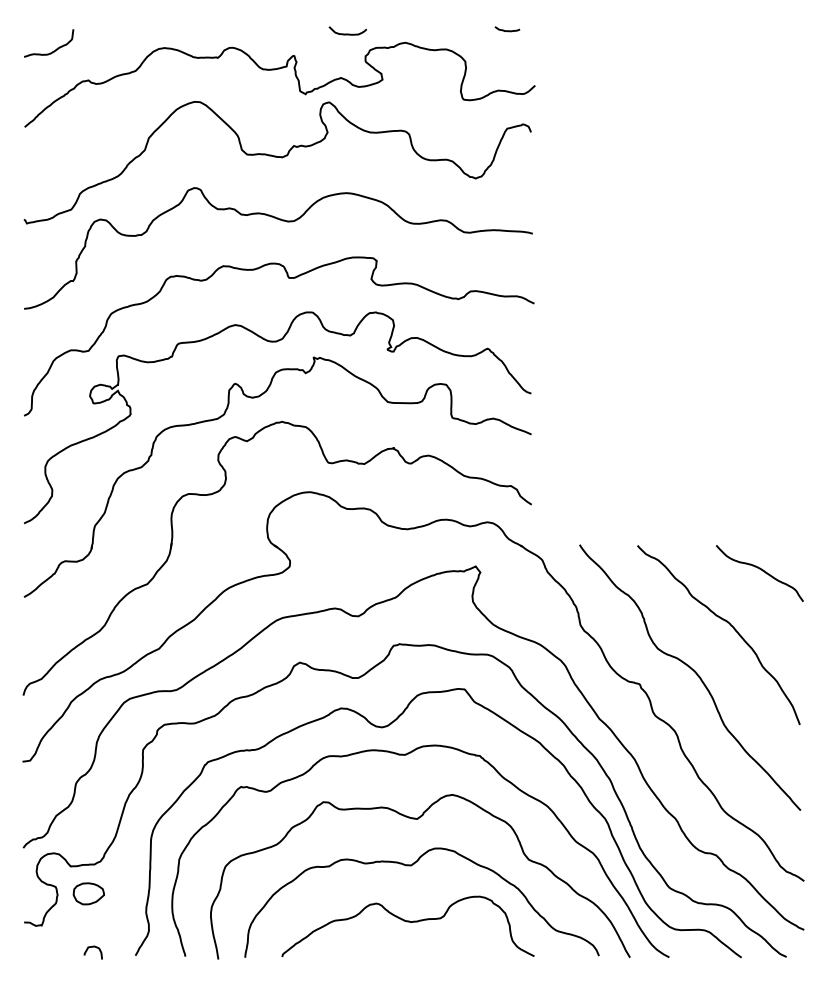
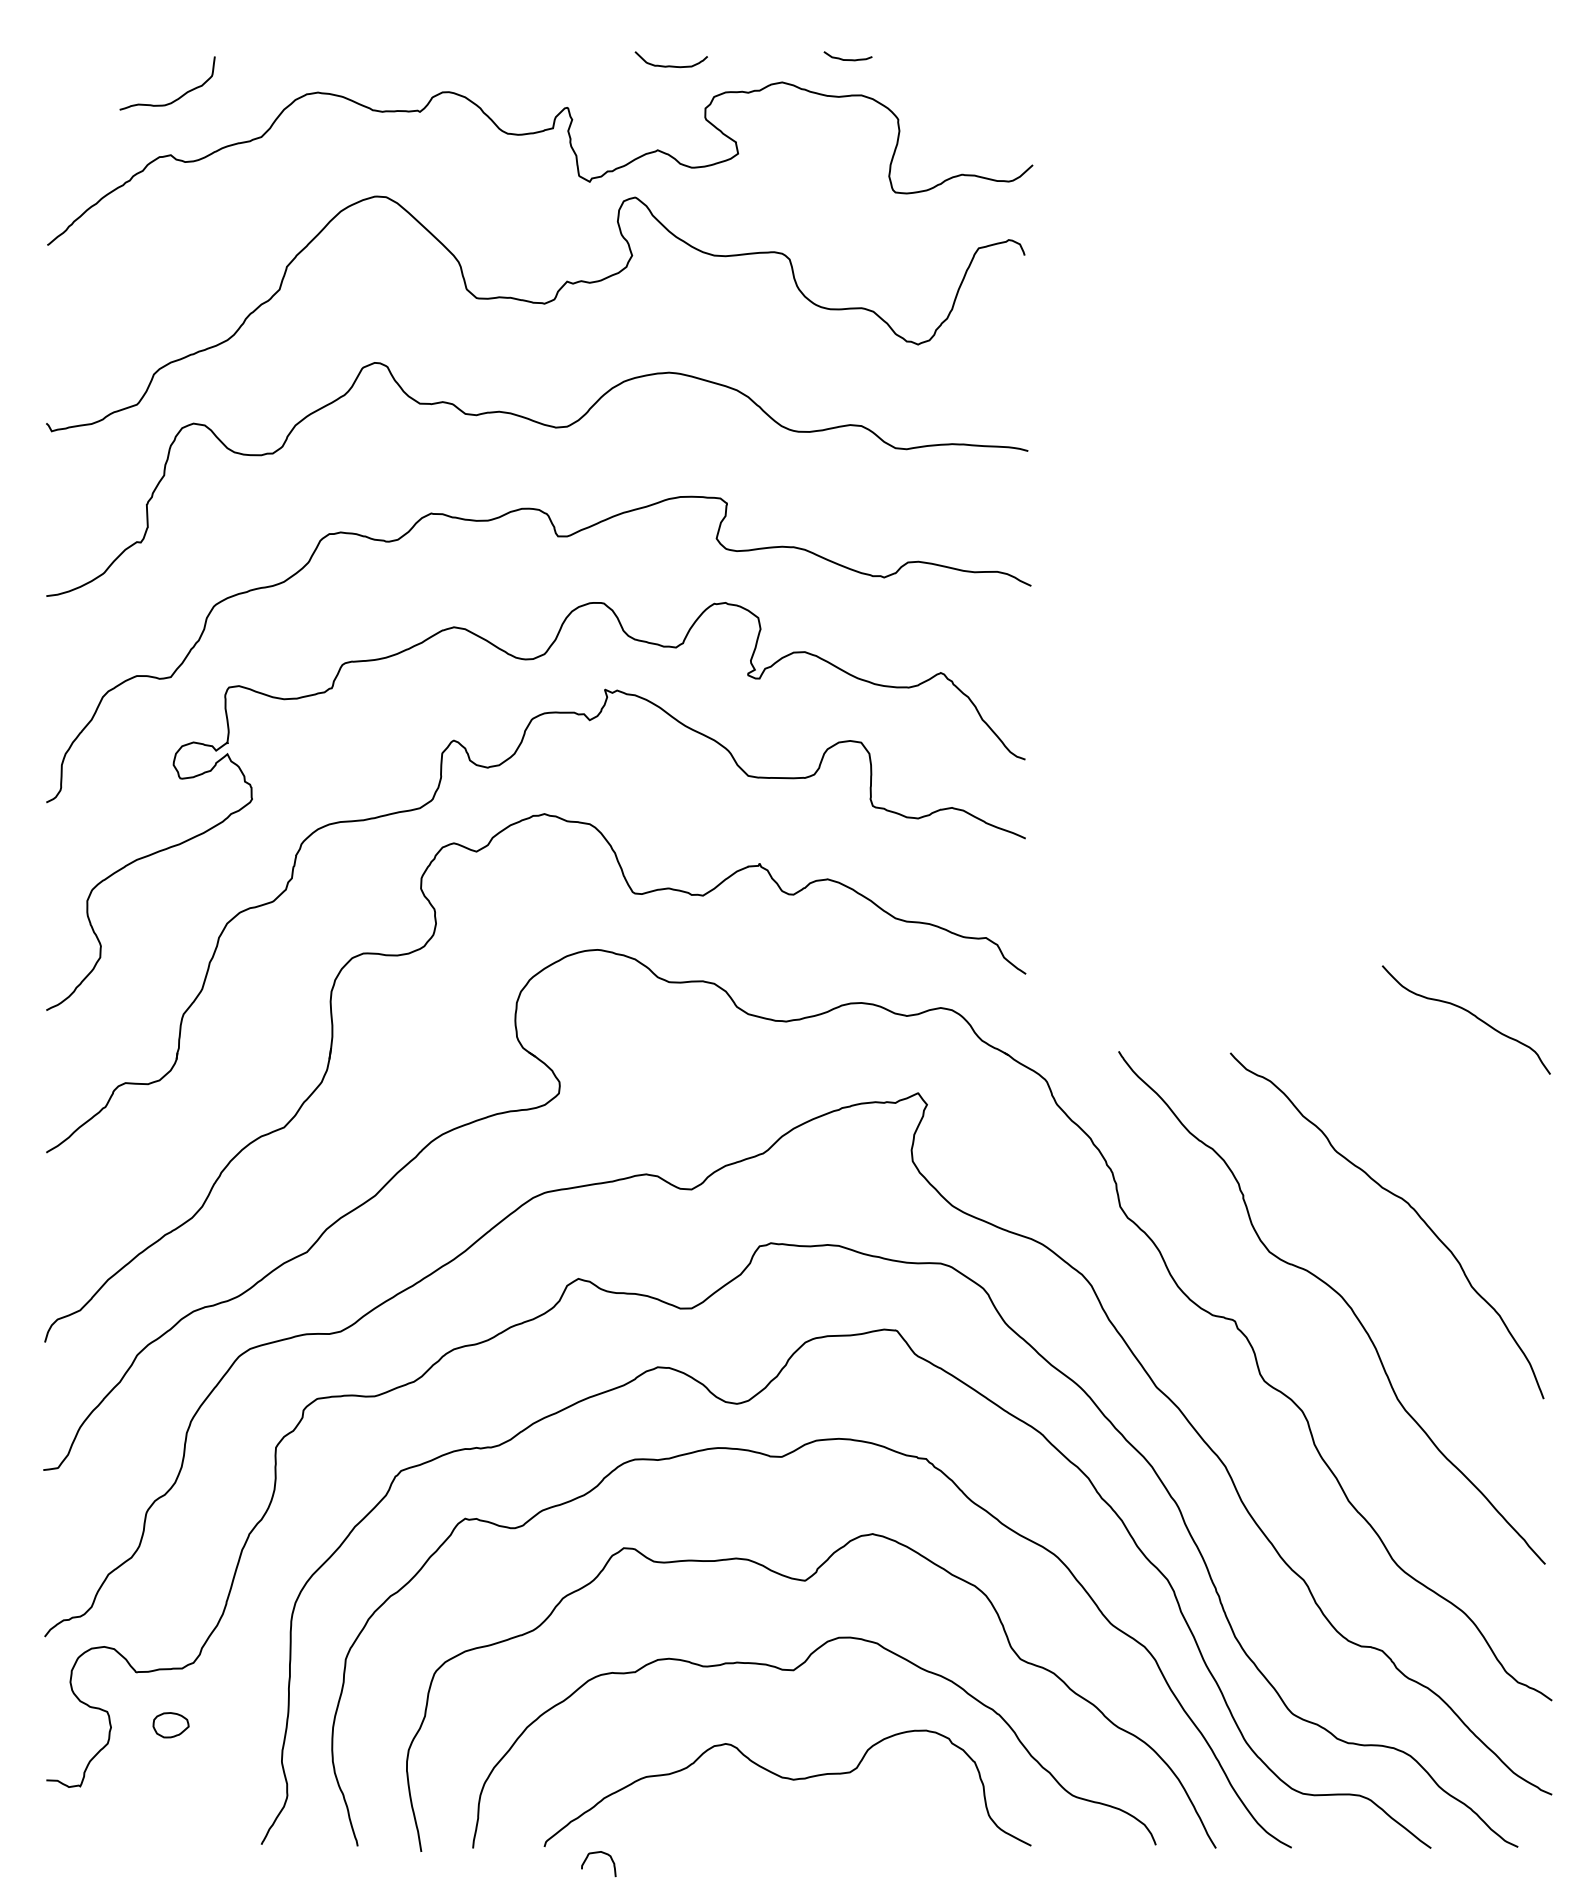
curve: (507, 30) -> (848, 58), moved
curve: (53, 50) -> (176, 97), moved
curve: (761, 570) -> (1469, 1014), moved
part: (88, 893) -> (170, 1724), size x0.6
curve: (92, 947) -> (597, 1853), moved

